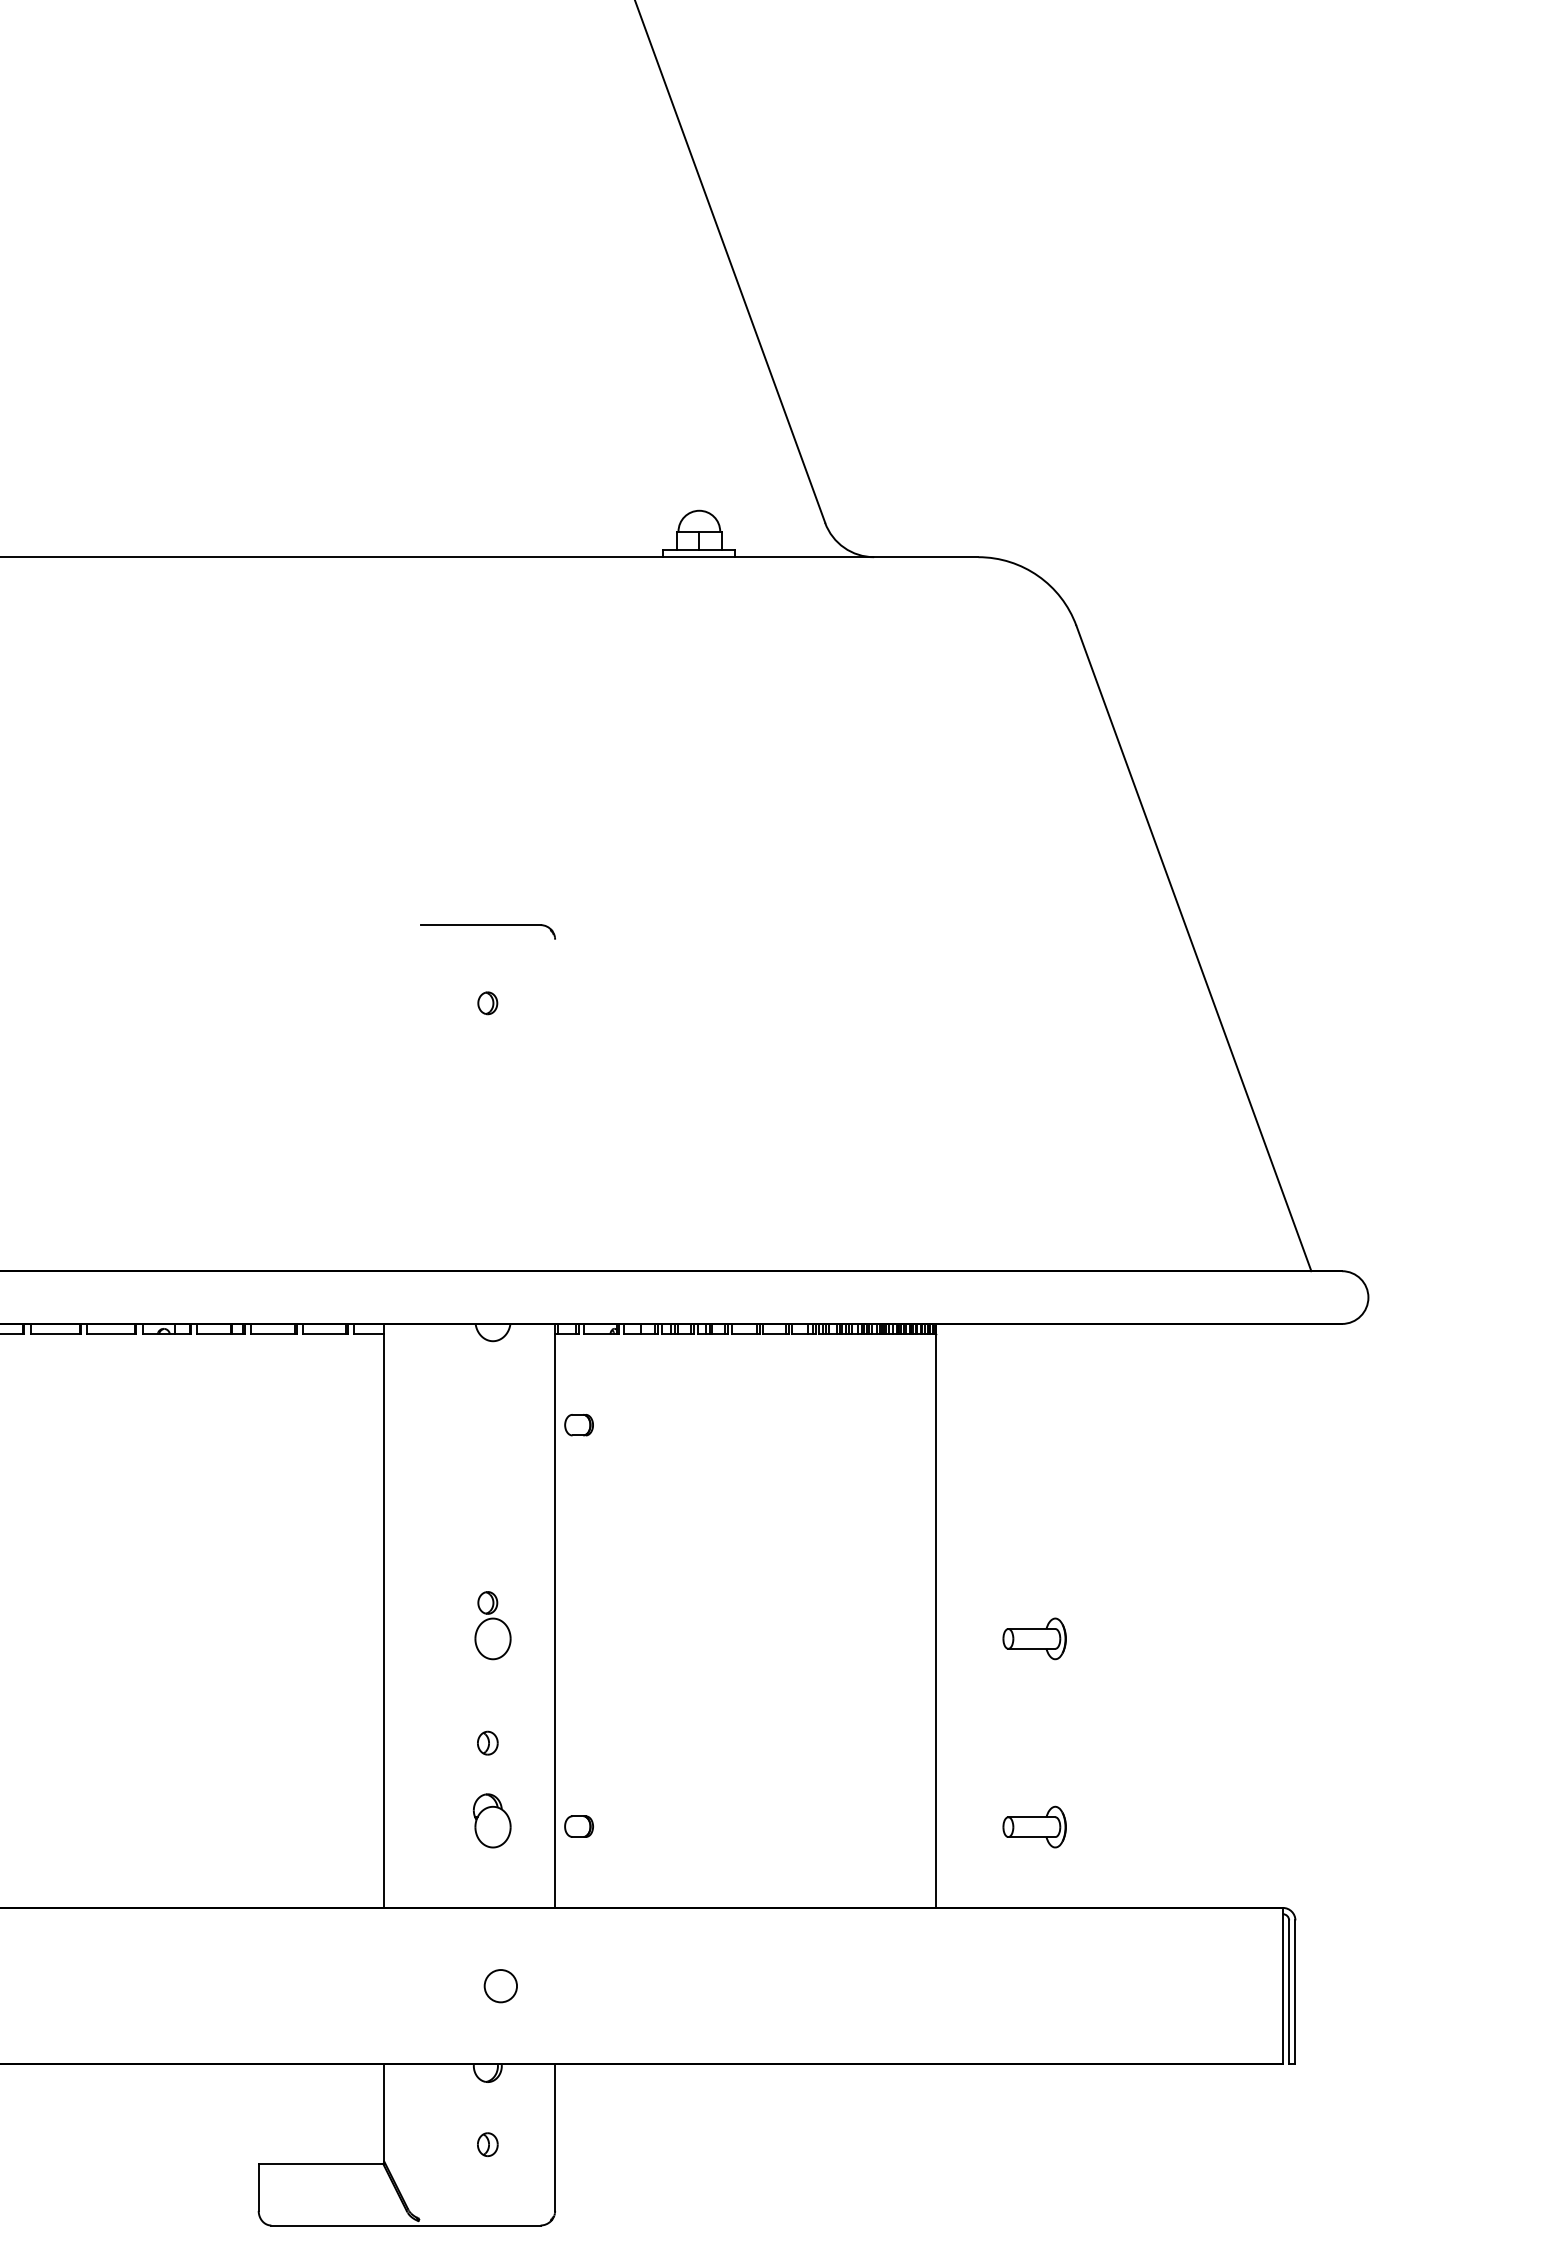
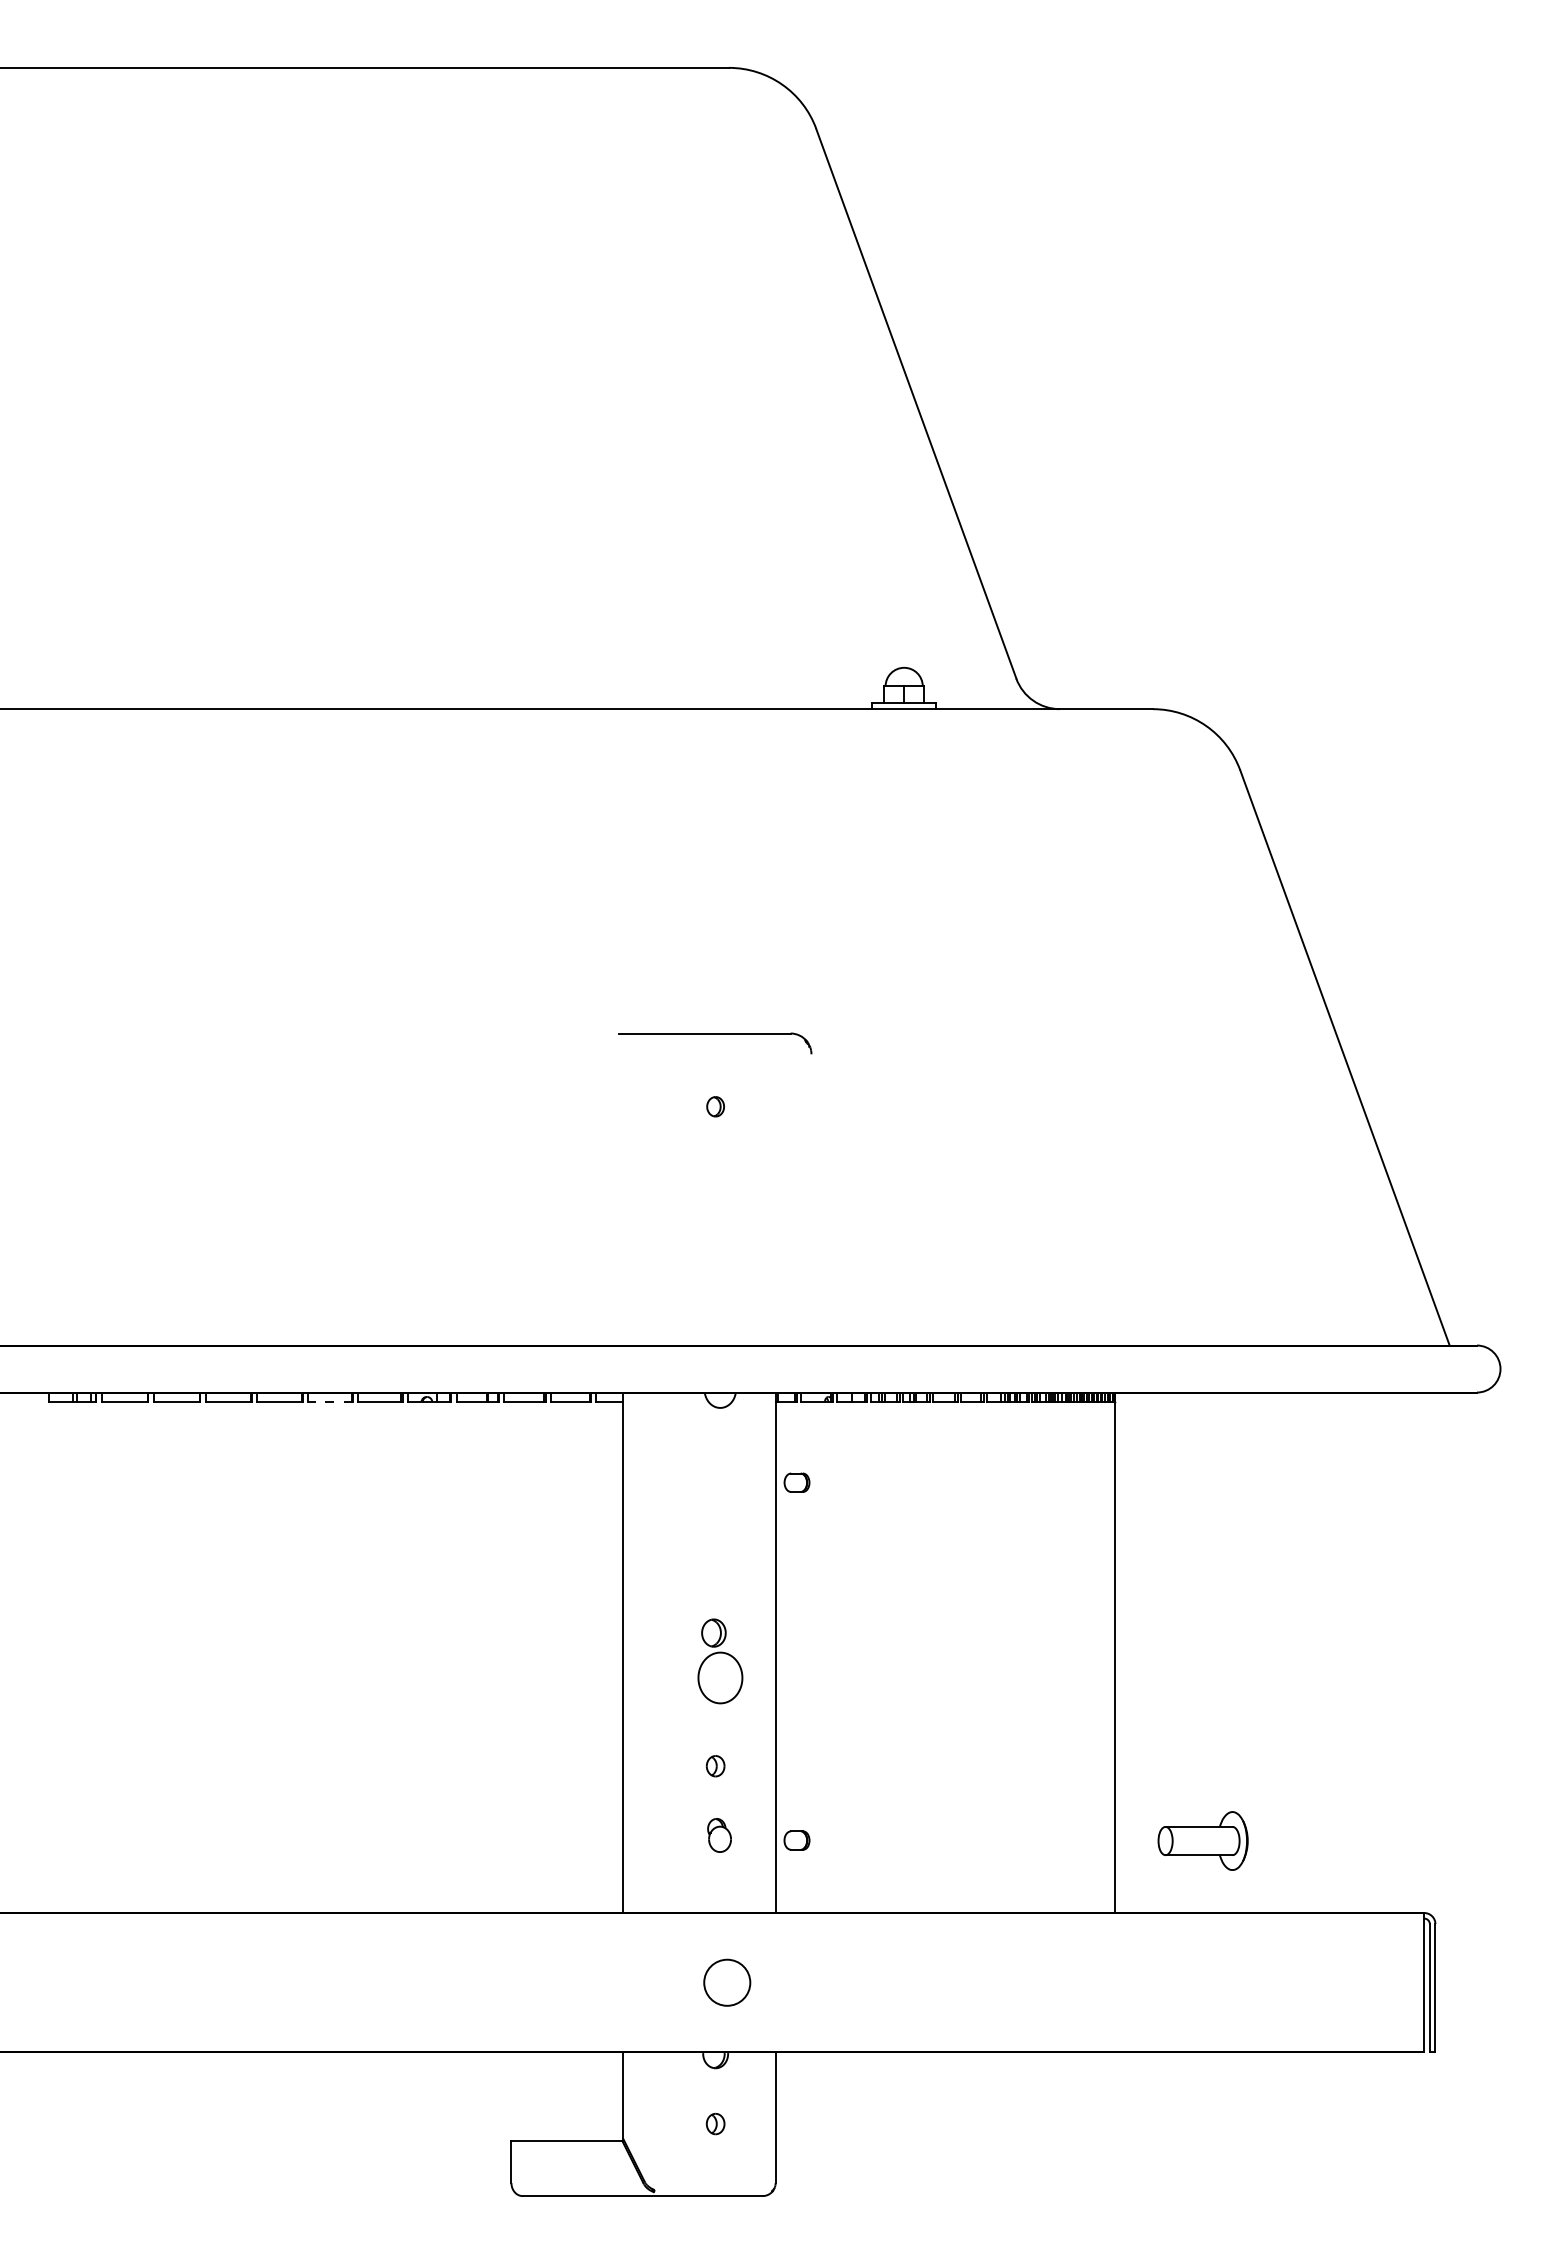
part: (487, 931) -> (715, 1042), size x1.6
line: (55, 1333) -> (330, 1401), solid -> dashed
part: (492, 1625) -> (719, 1661), size x1.4
part: (1034, 1639) -> (1202, 1673), removed
part: (492, 1820) -> (719, 1835), size x0.7
part: (1034, 1826) -> (1202, 1840), size x1.6
circle: (499, 1985) -> (726, 1982), size x1.6

